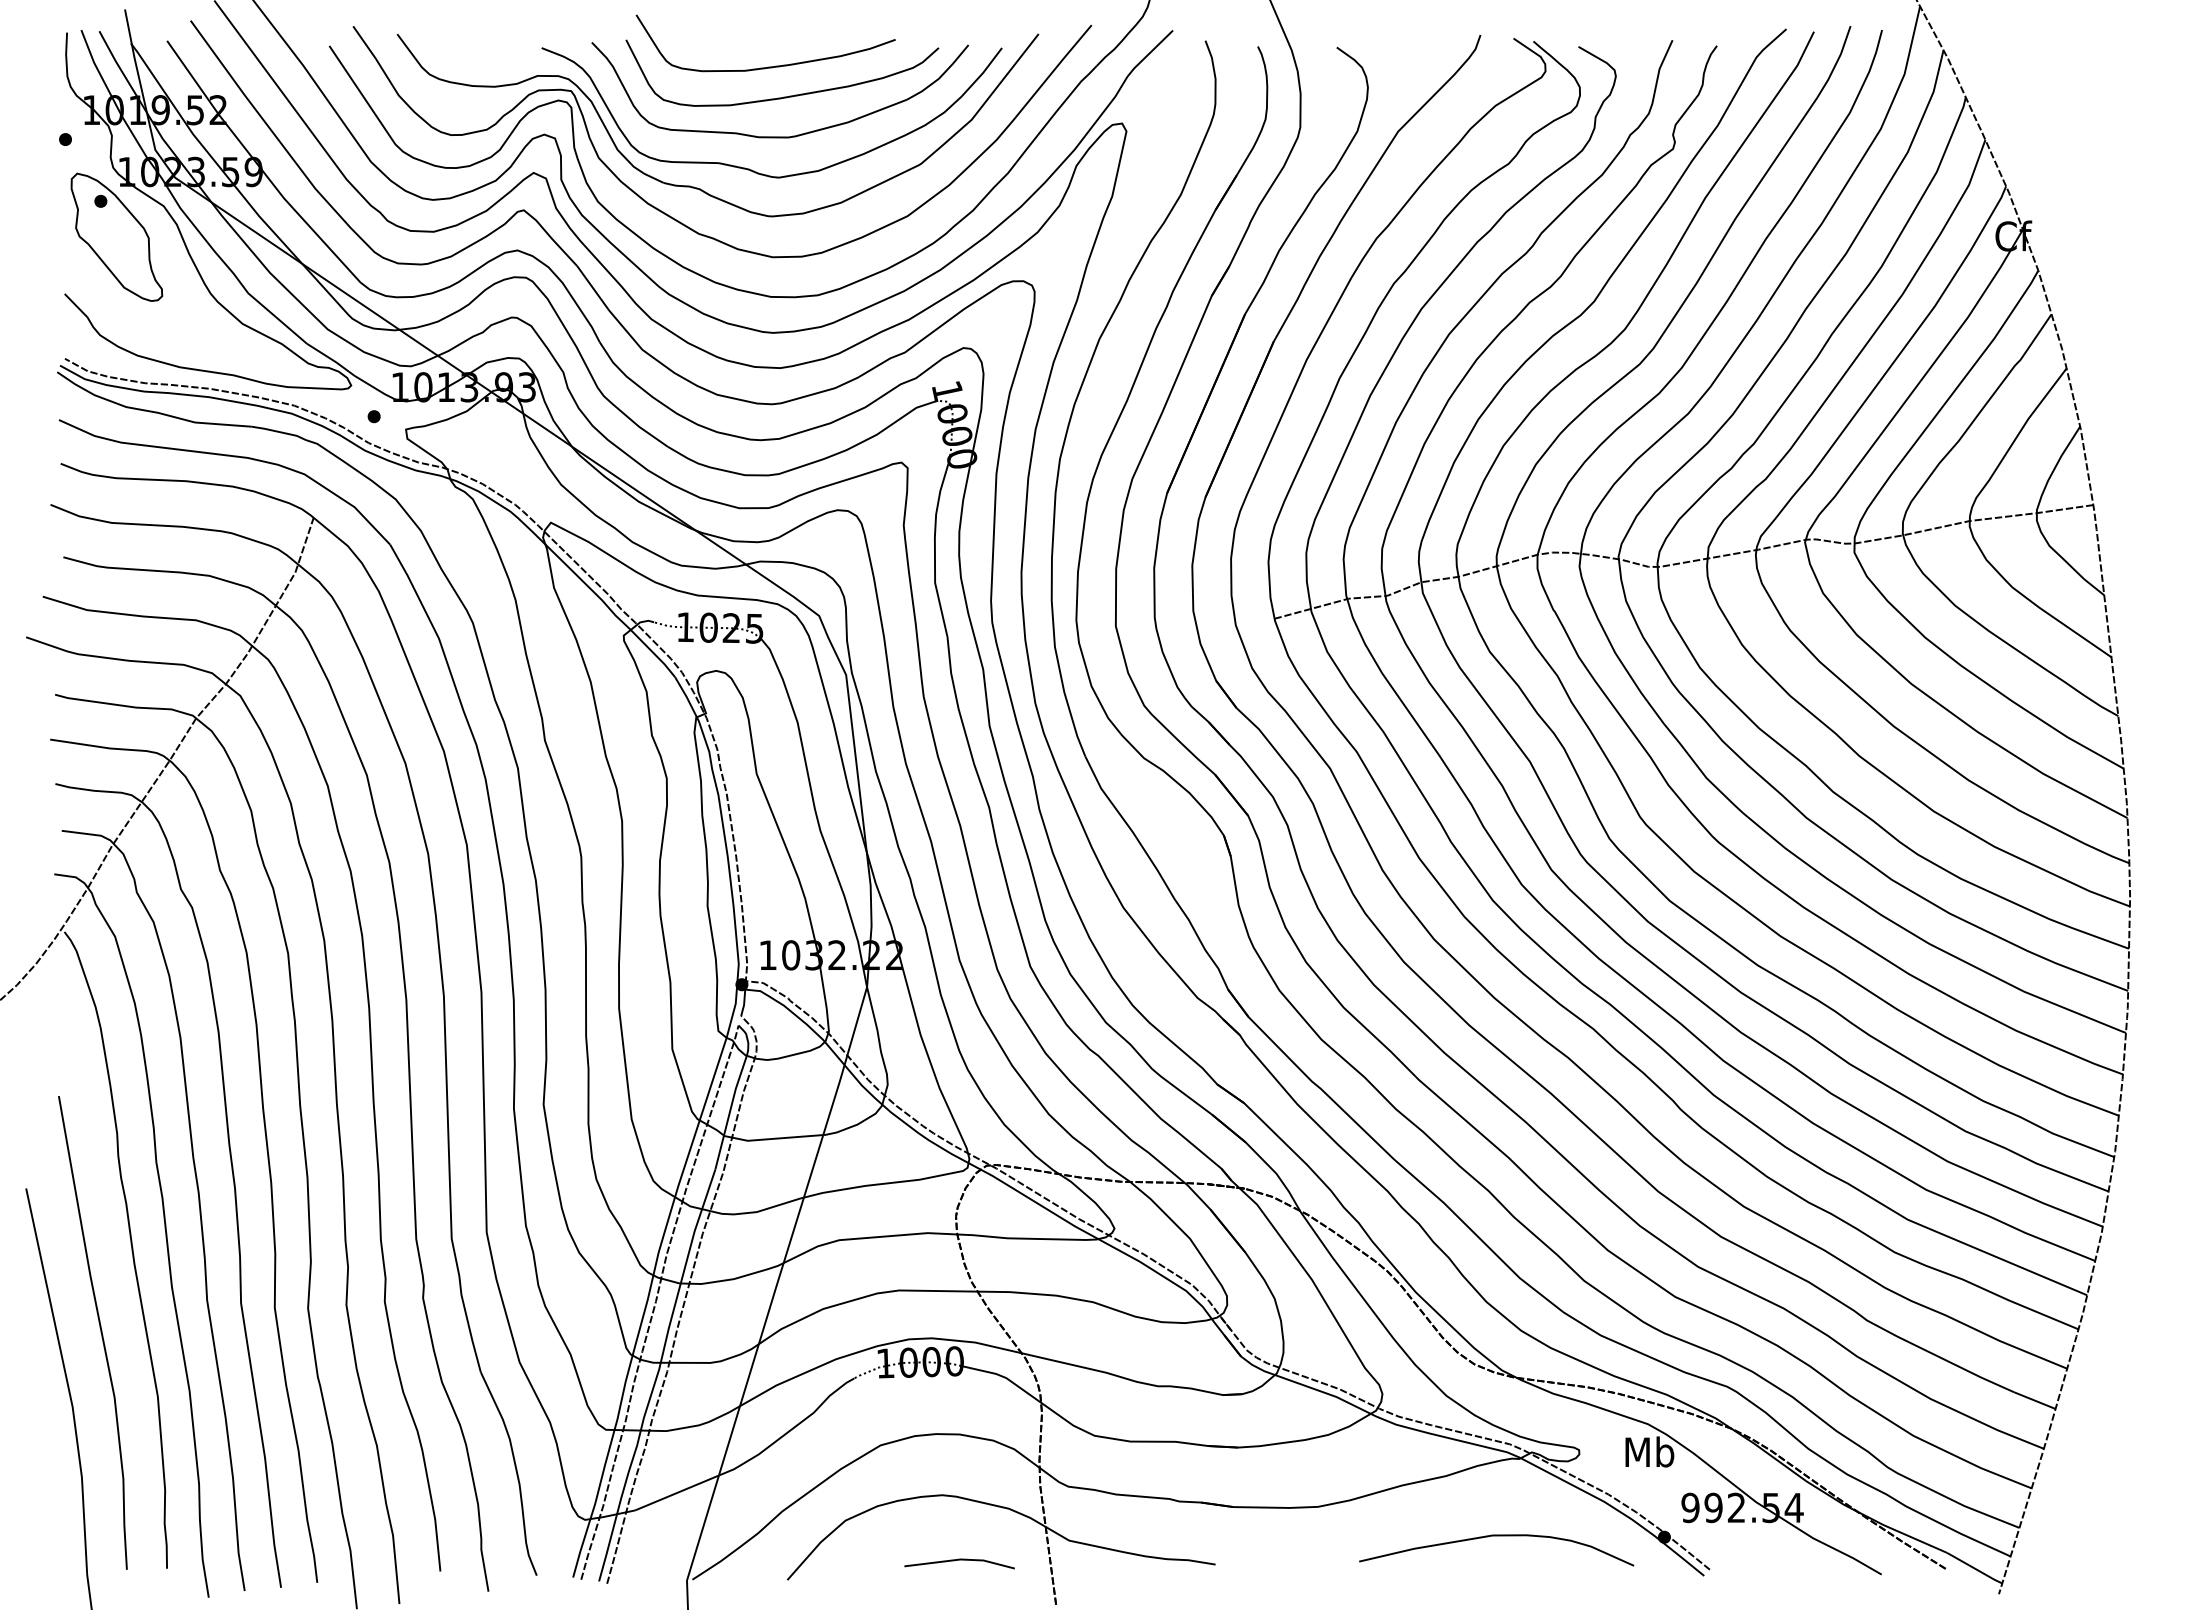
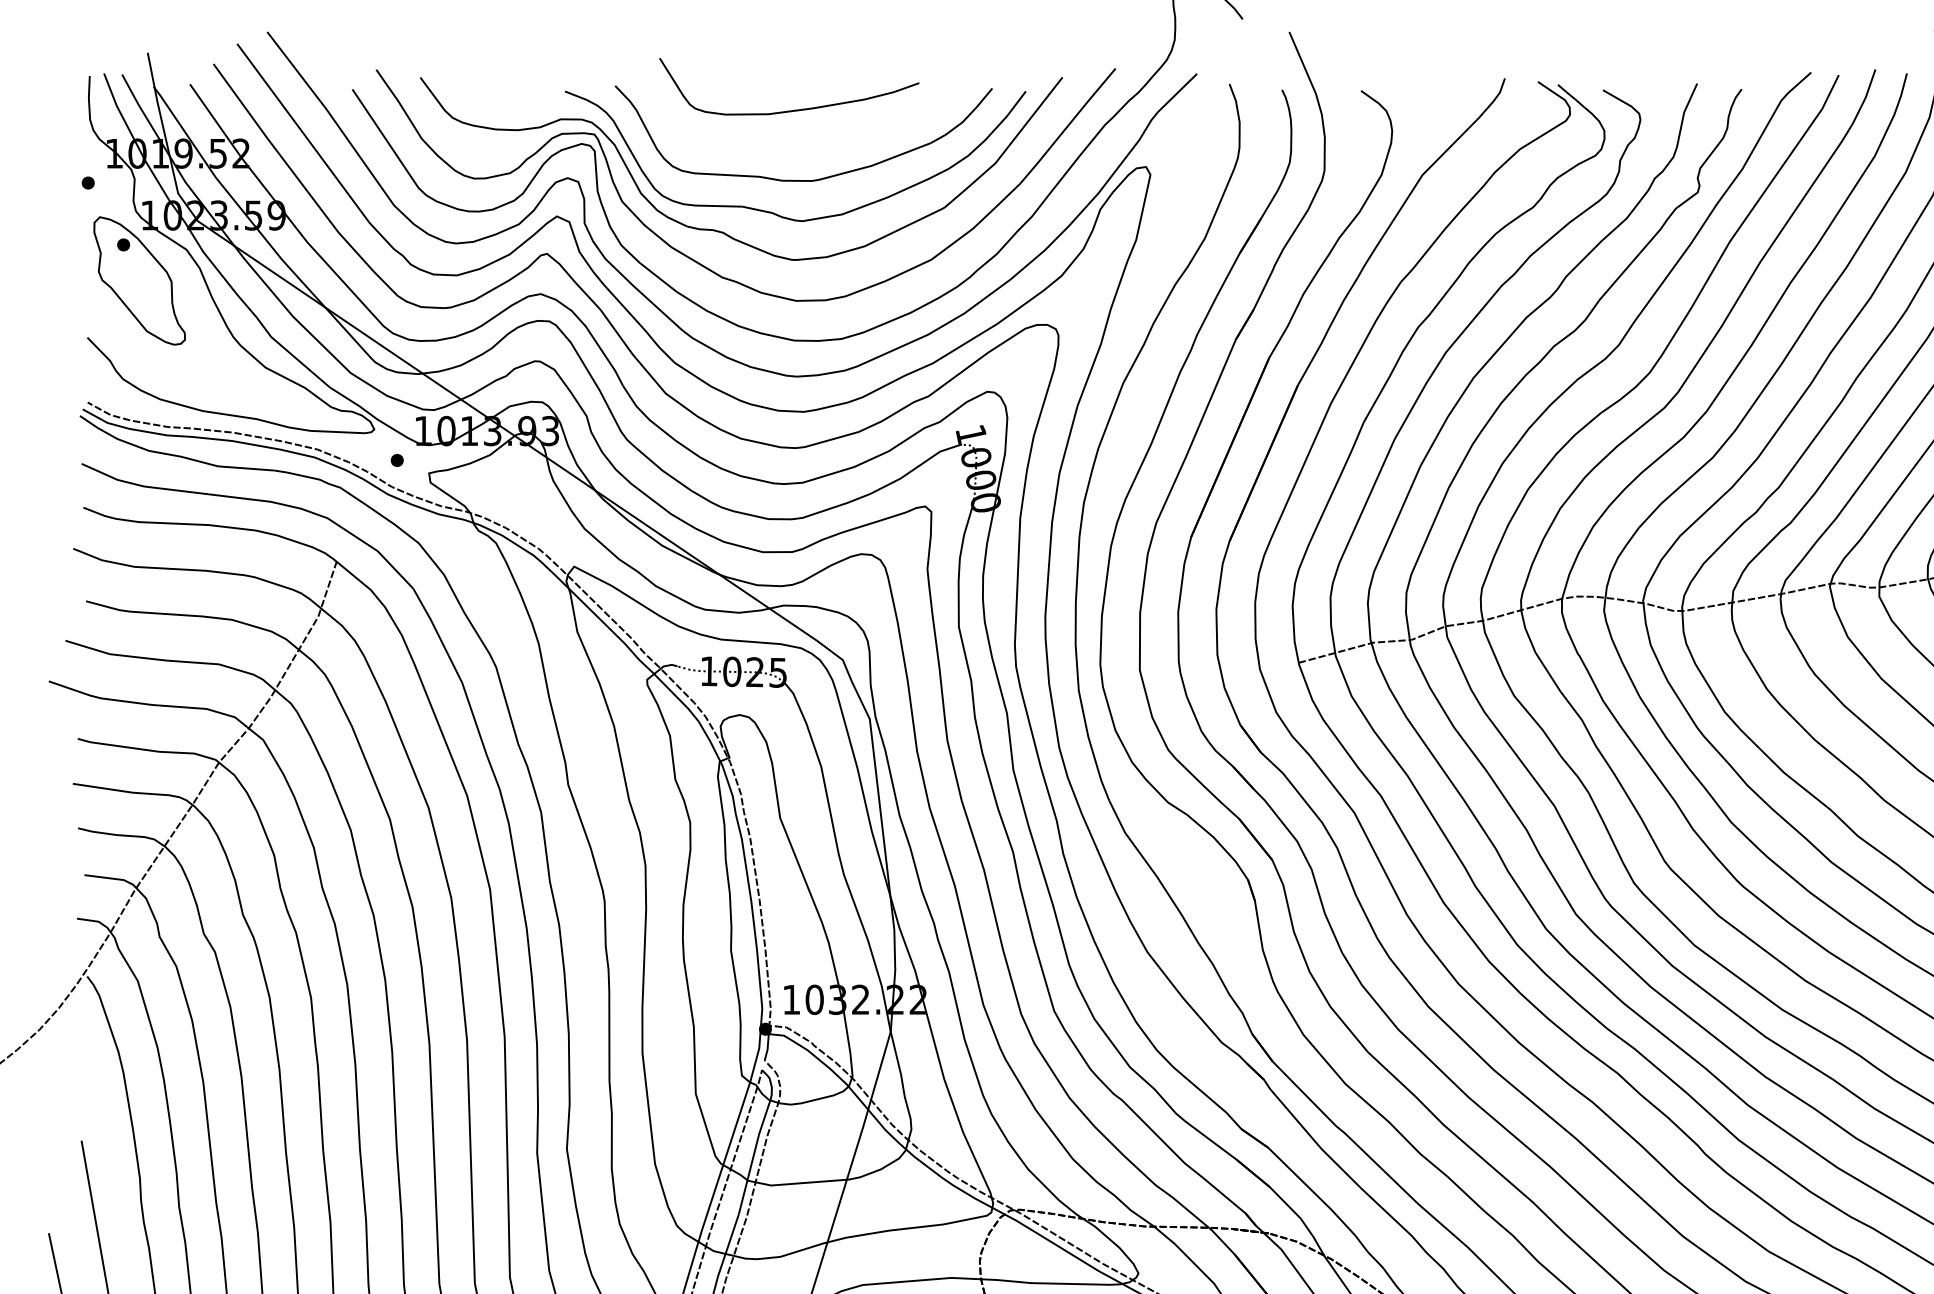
curve: (783, 96) -> (807, 139), removed

